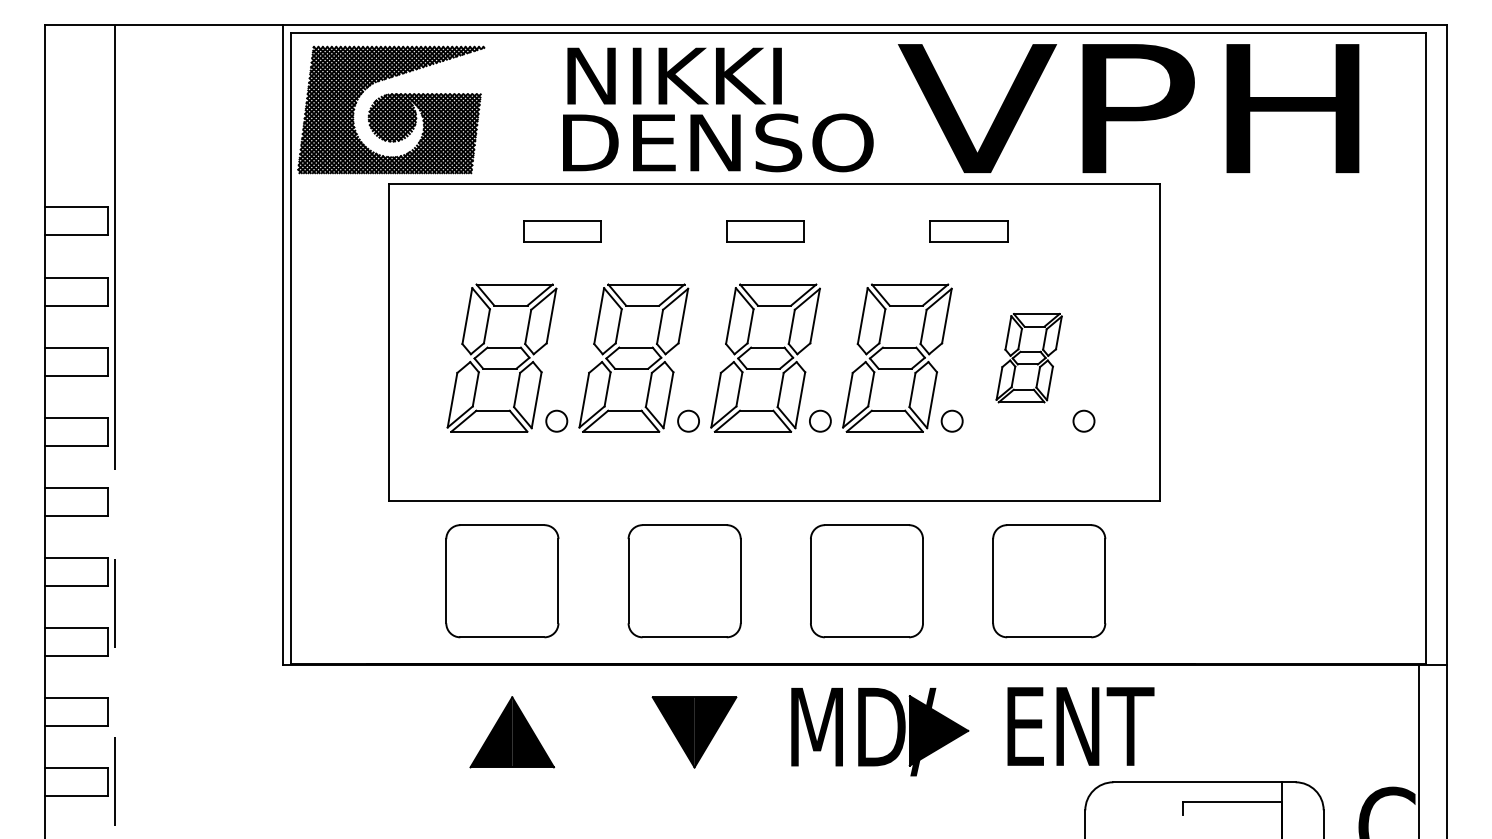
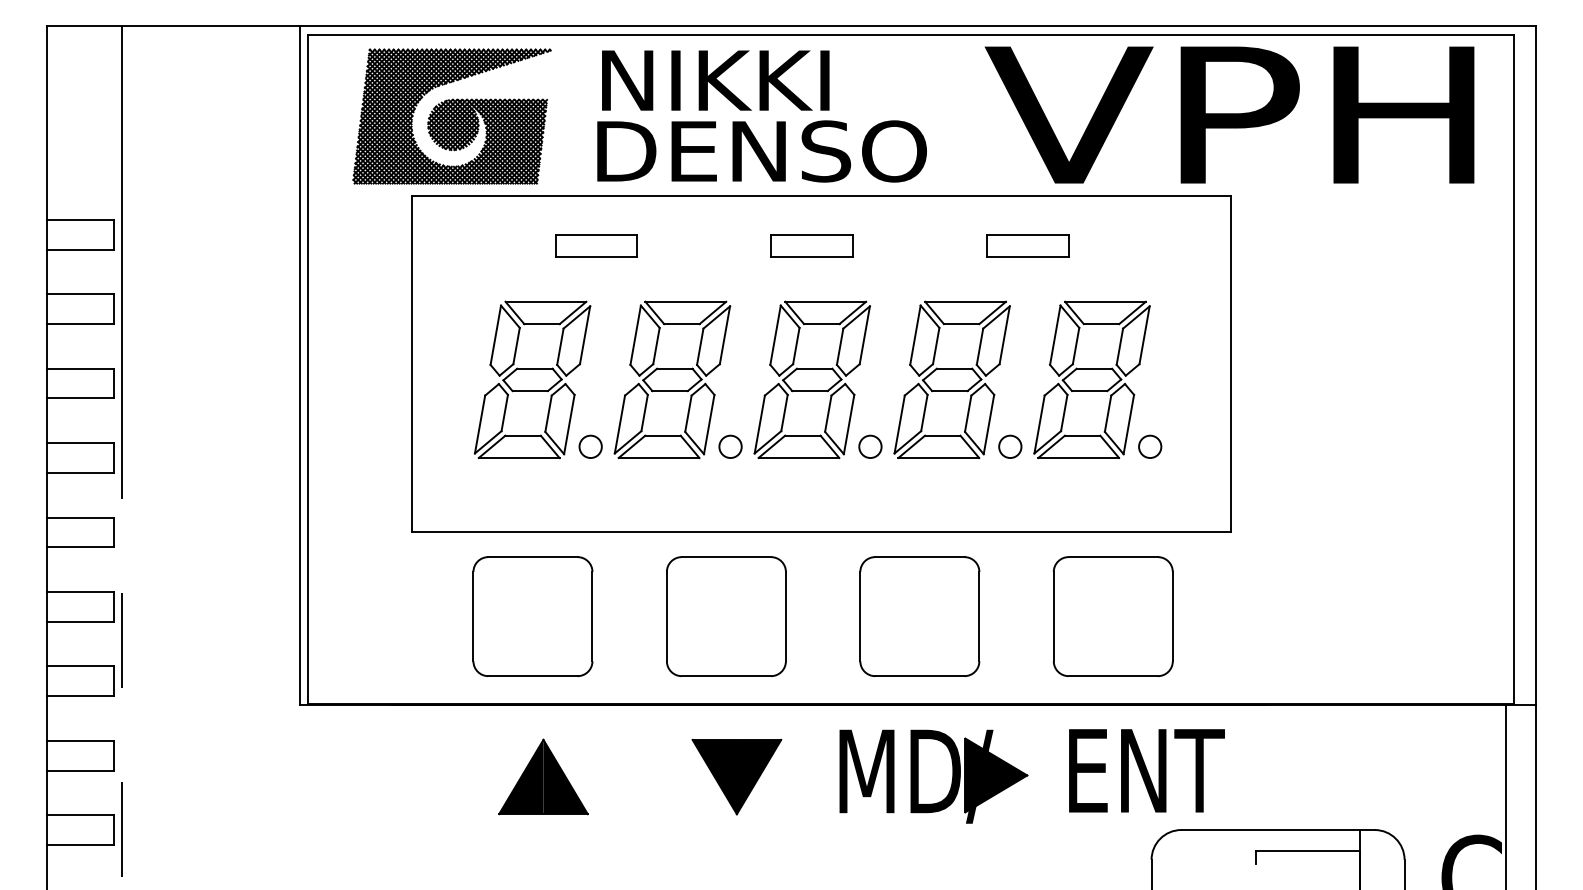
text: (1128, 108) -> (1229, 114), moved
part: (390, 109) -> (451, 116), moved
part: (1028, 357) -> (1091, 379), size x1.67

